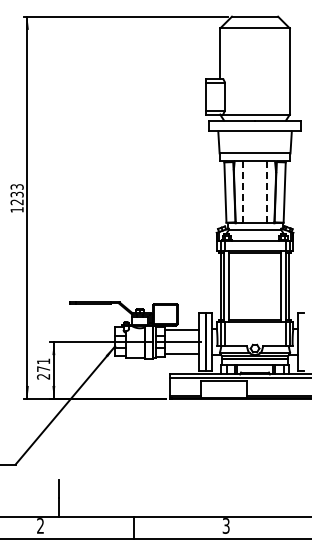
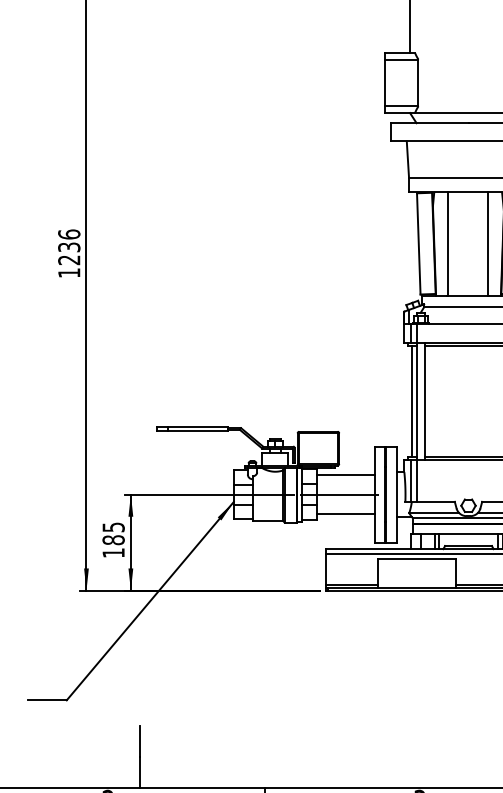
text: (16, 186) -> (68, 233), 1233 -> 1236
line: (242, 192) -> (447, 243), dashed -> solid
line: (266, 192) -> (487, 243), dashed -> solid
text: (43, 368) -> (113, 539), 271 -> 185

